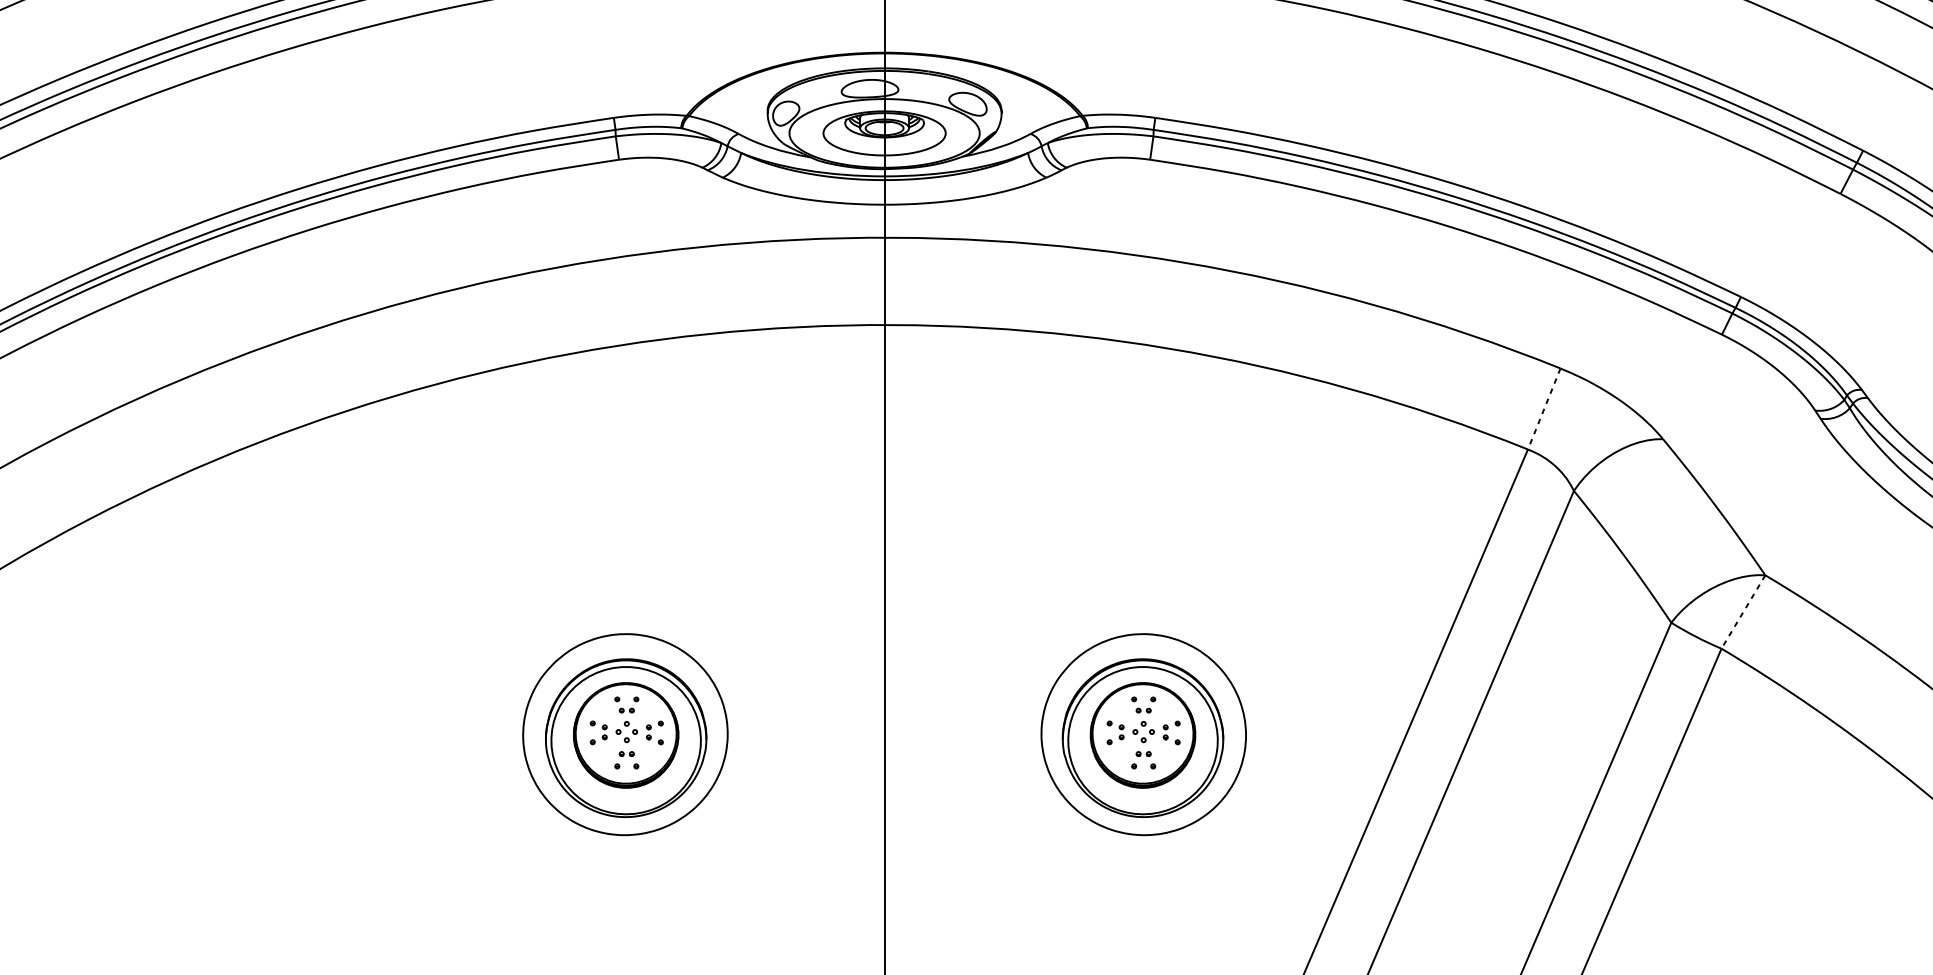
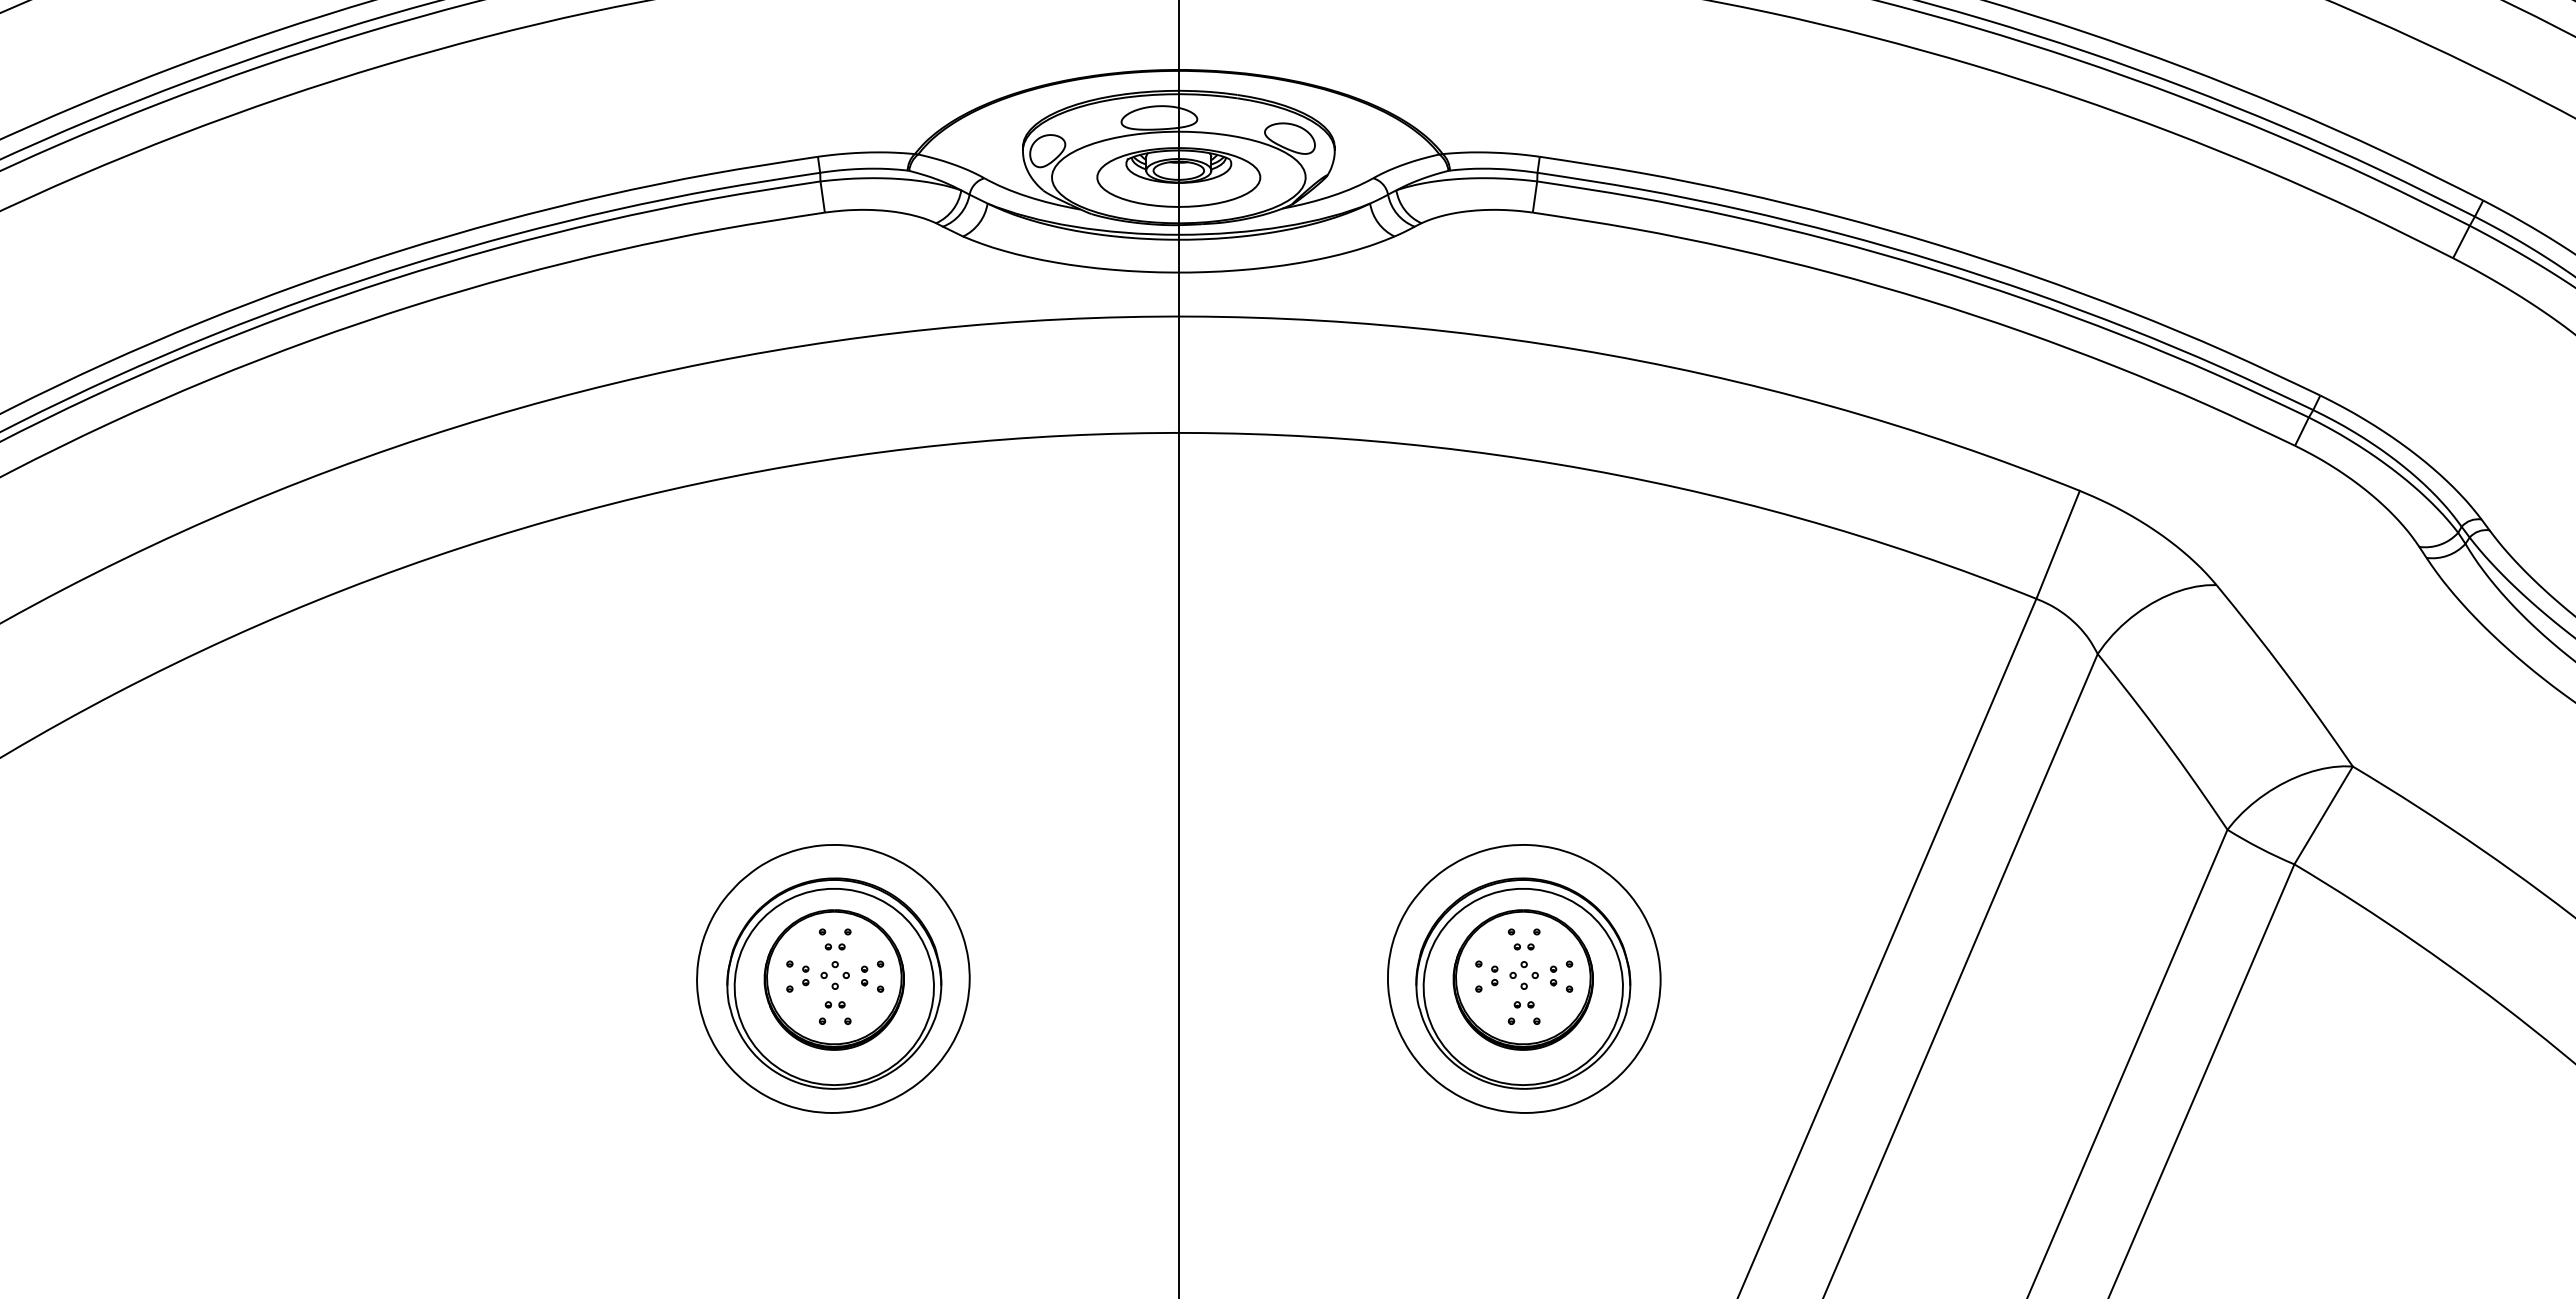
line: (1543, 409) -> (2057, 545), dashed -> solid
line: (1743, 612) -> (2323, 815), dashed -> solid

